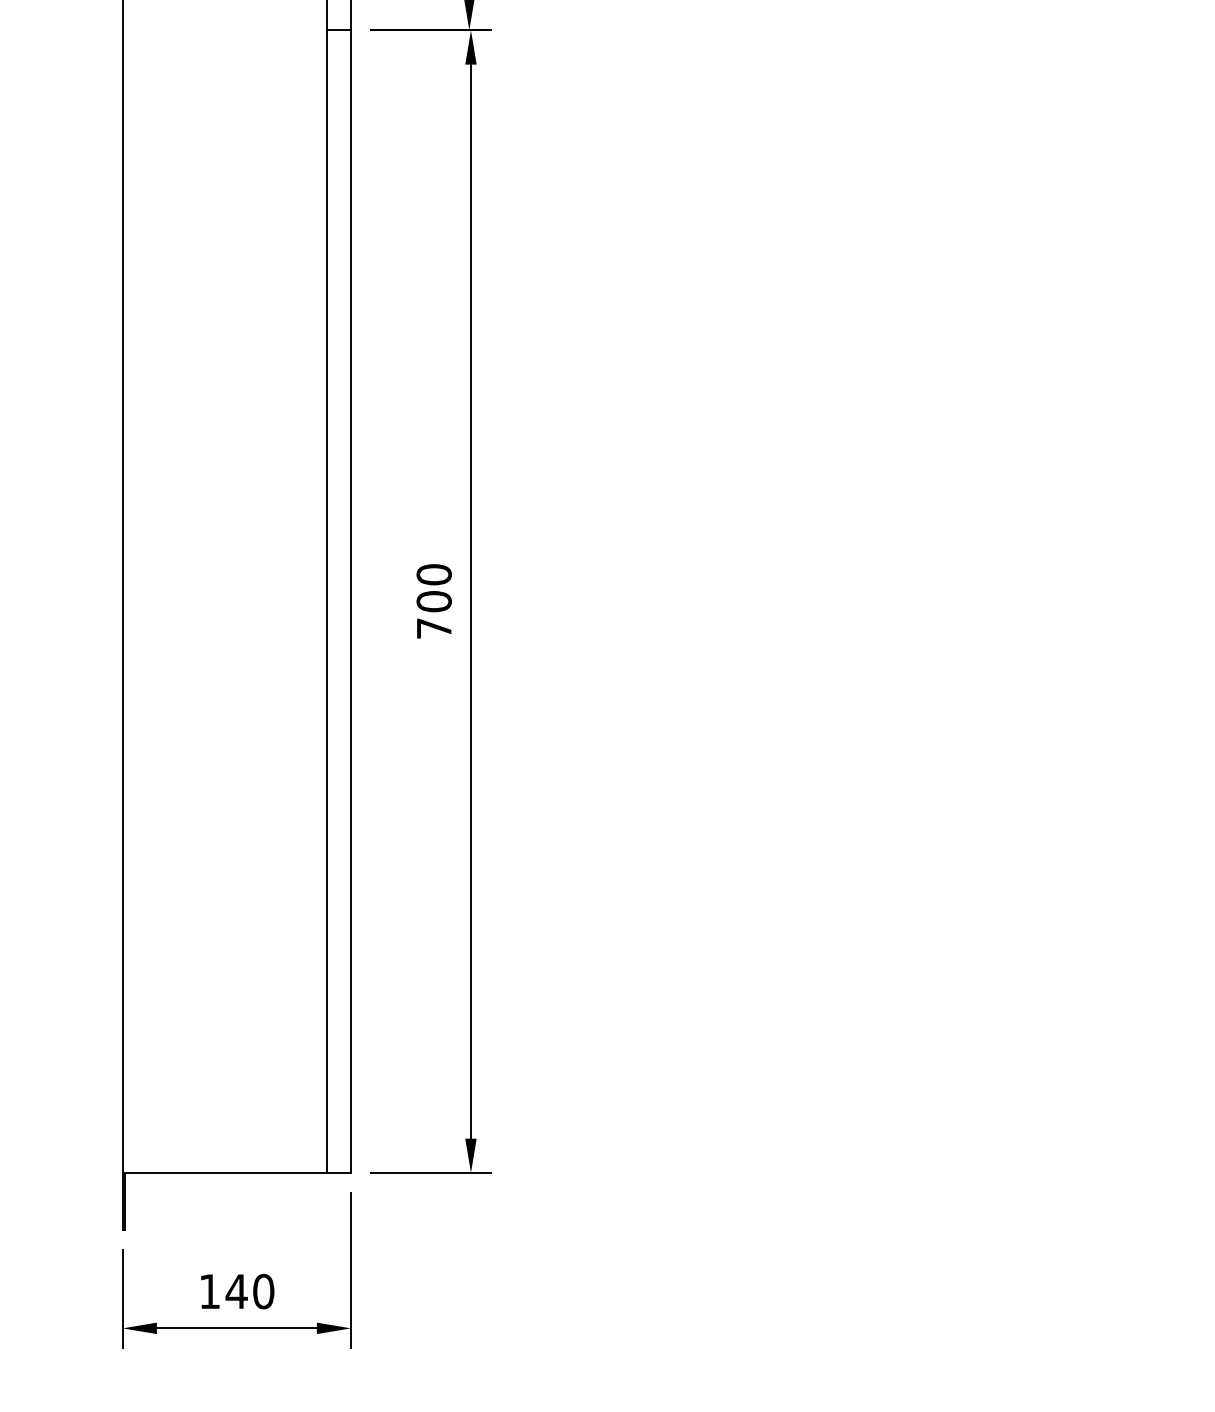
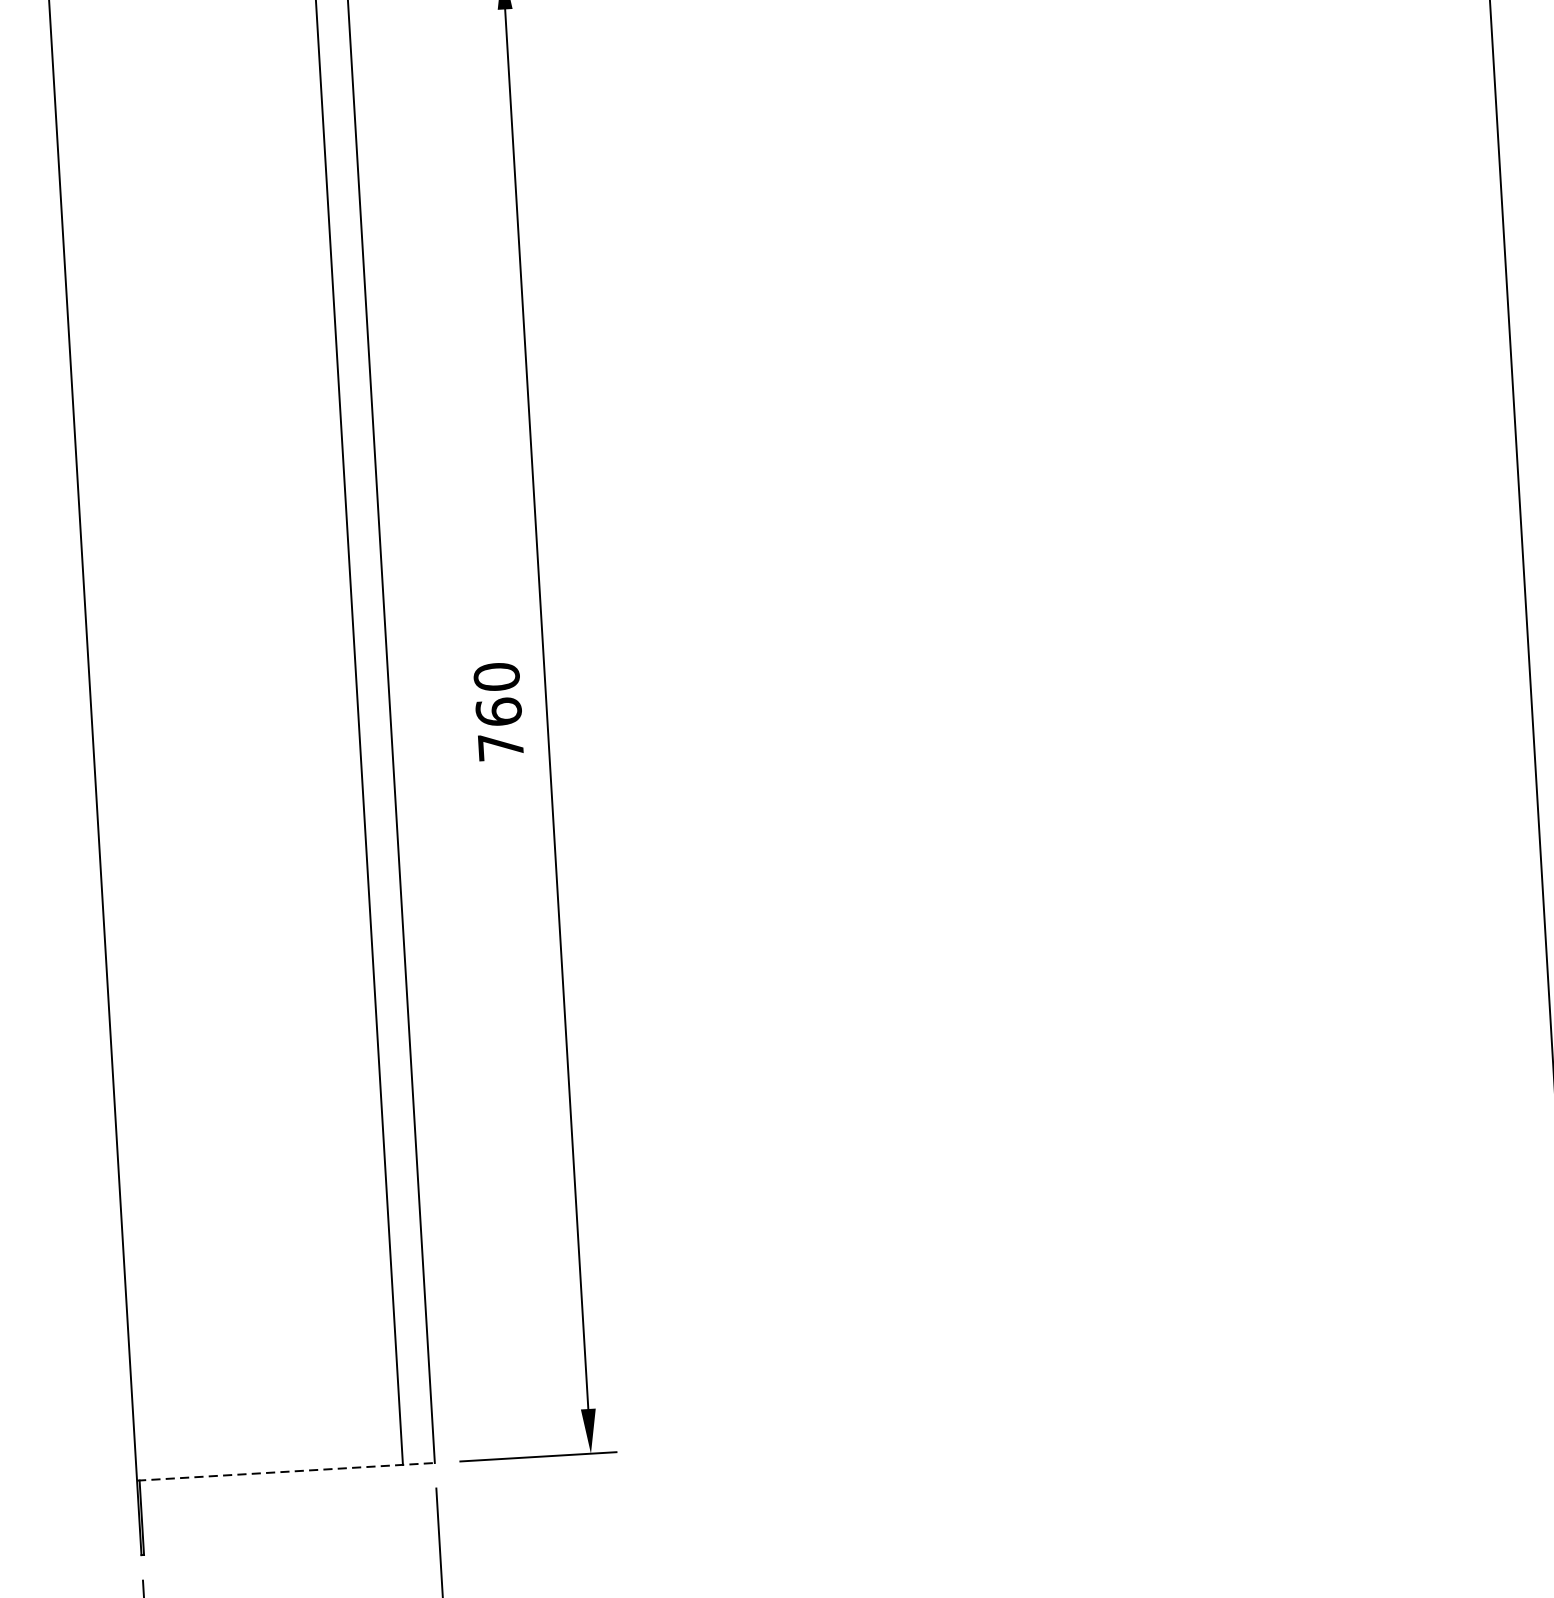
text: (433, 601) -> (497, 711), 700 -> 760
line: (237, 1172) -> (286, 1471), solid -> dashed

